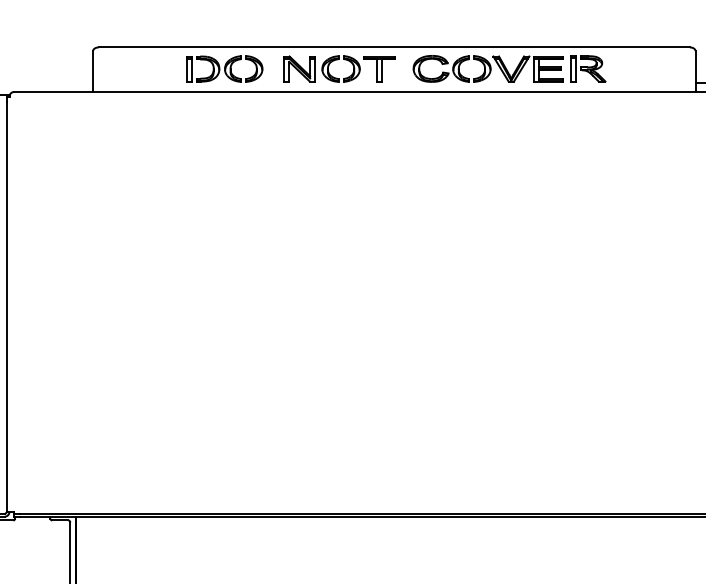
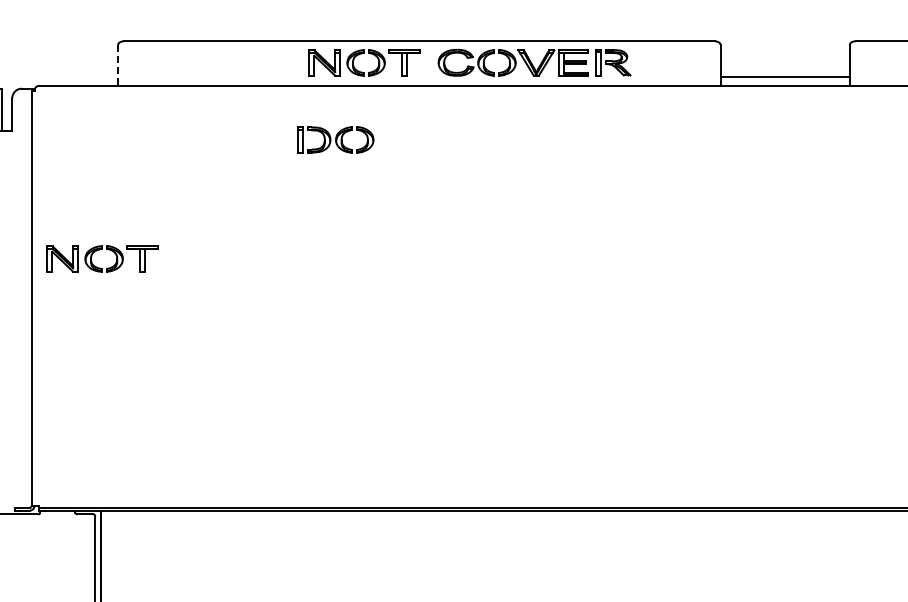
part: (224, 68) -> (335, 139), moved
line: (93, 70) -> (118, 64), solid -> dashed
part: (75, 256) -> (100, 250), added

